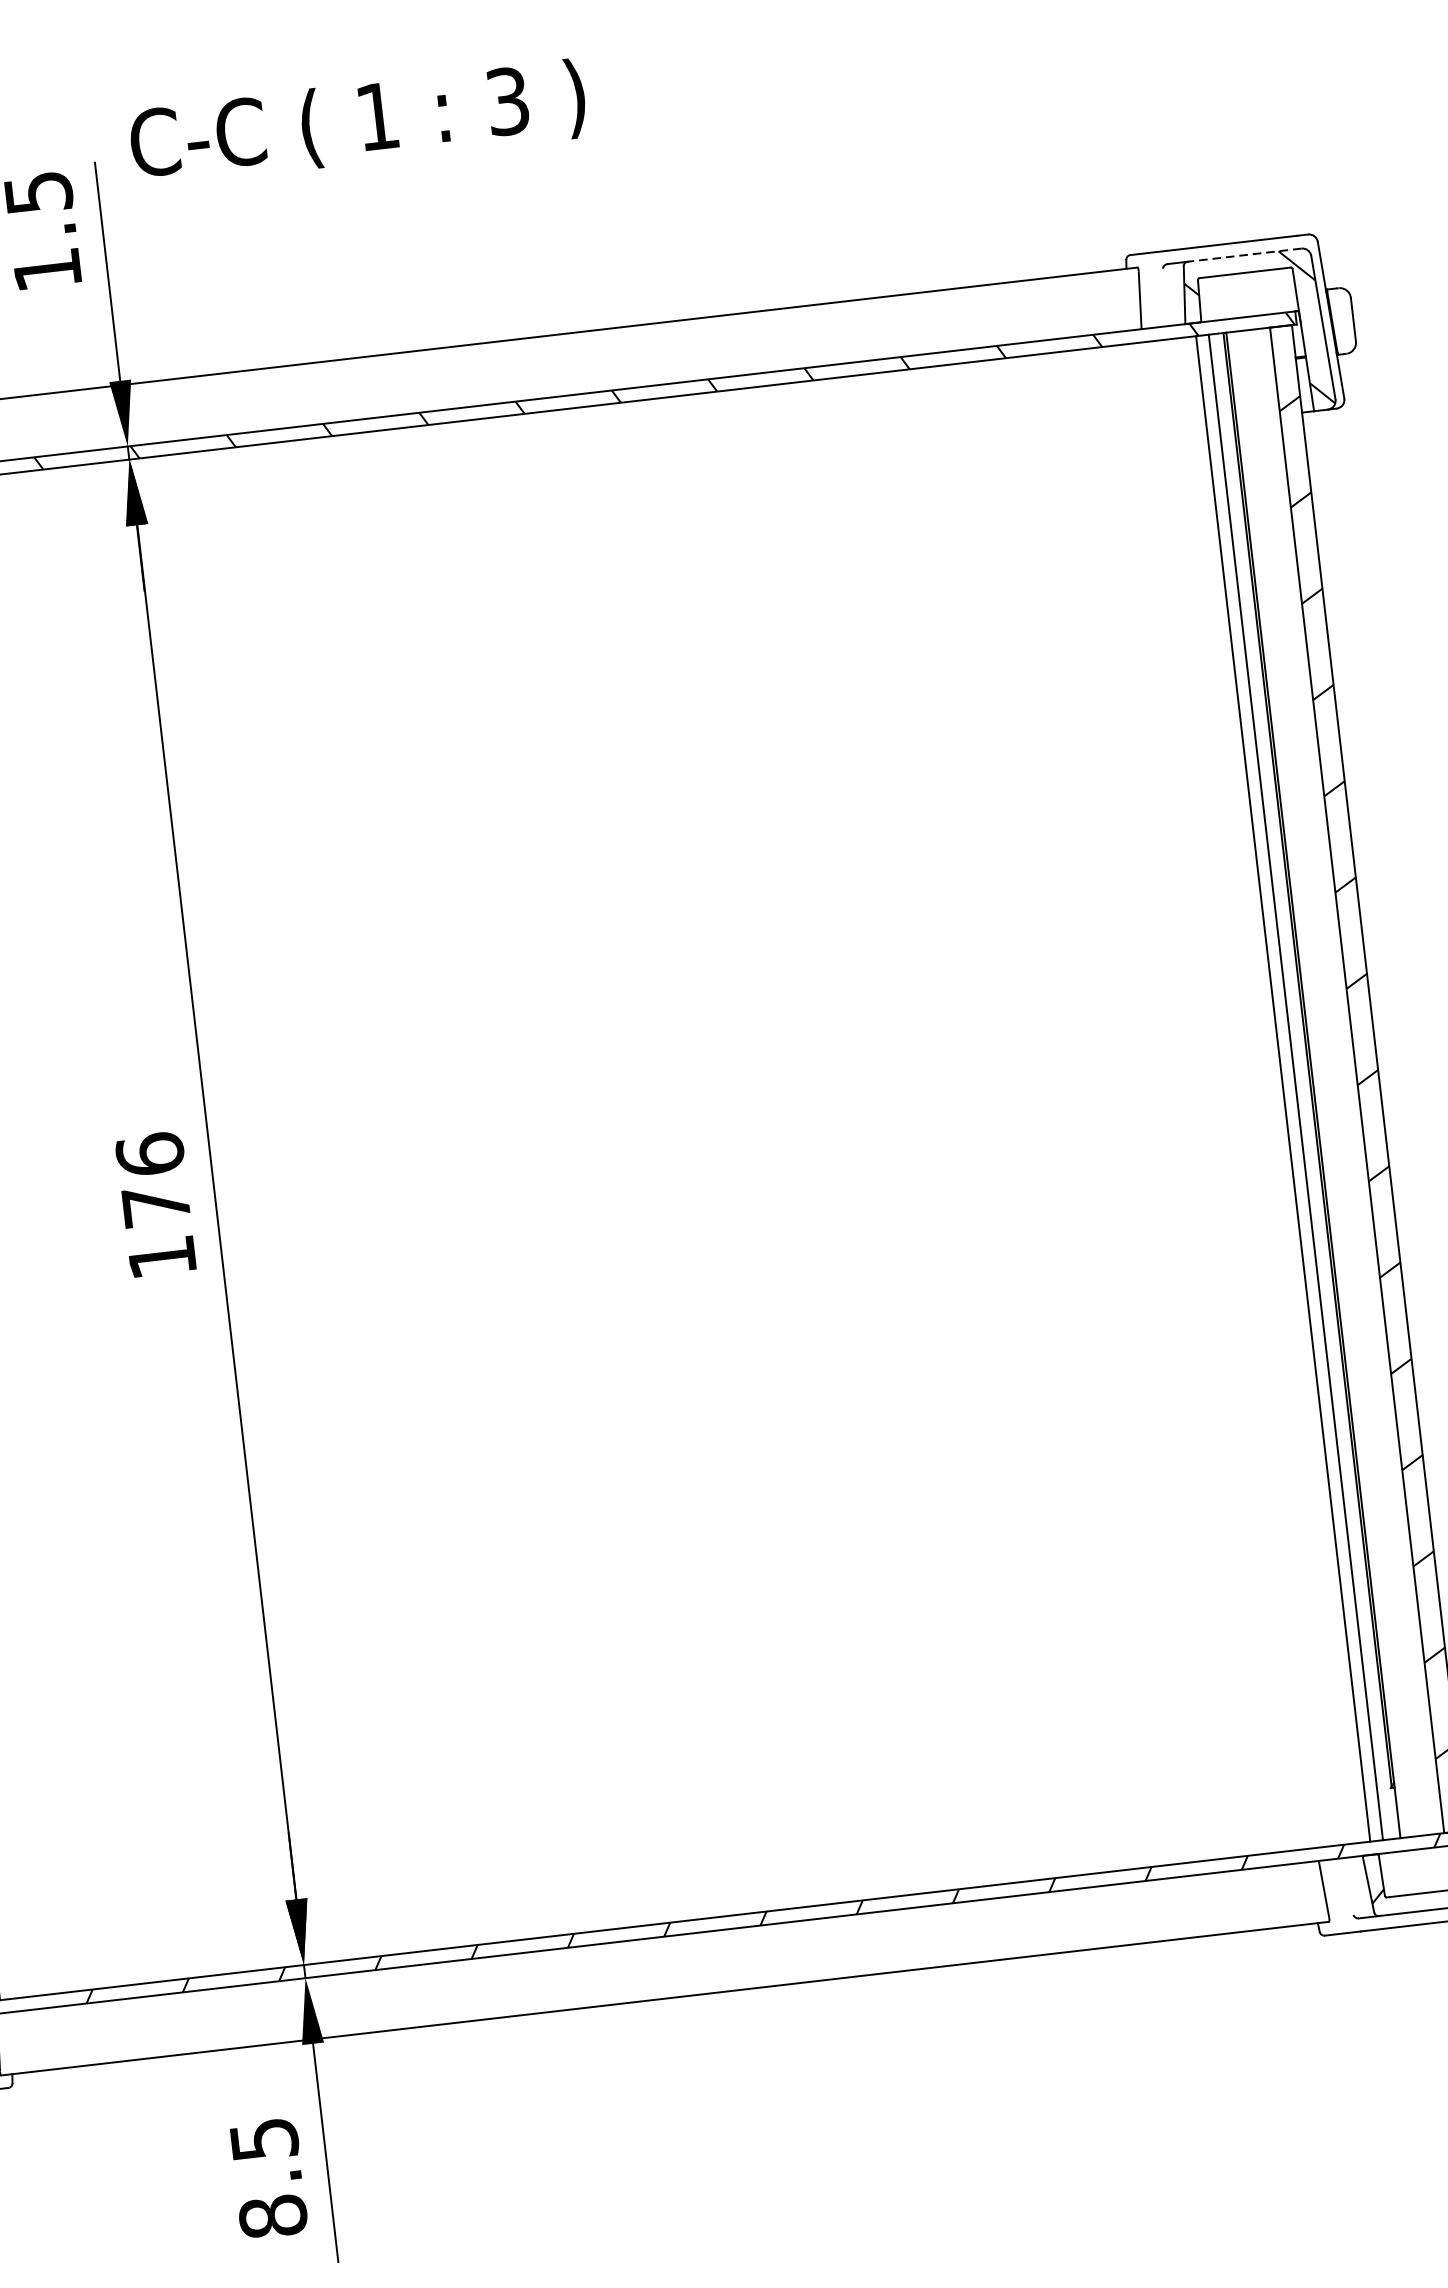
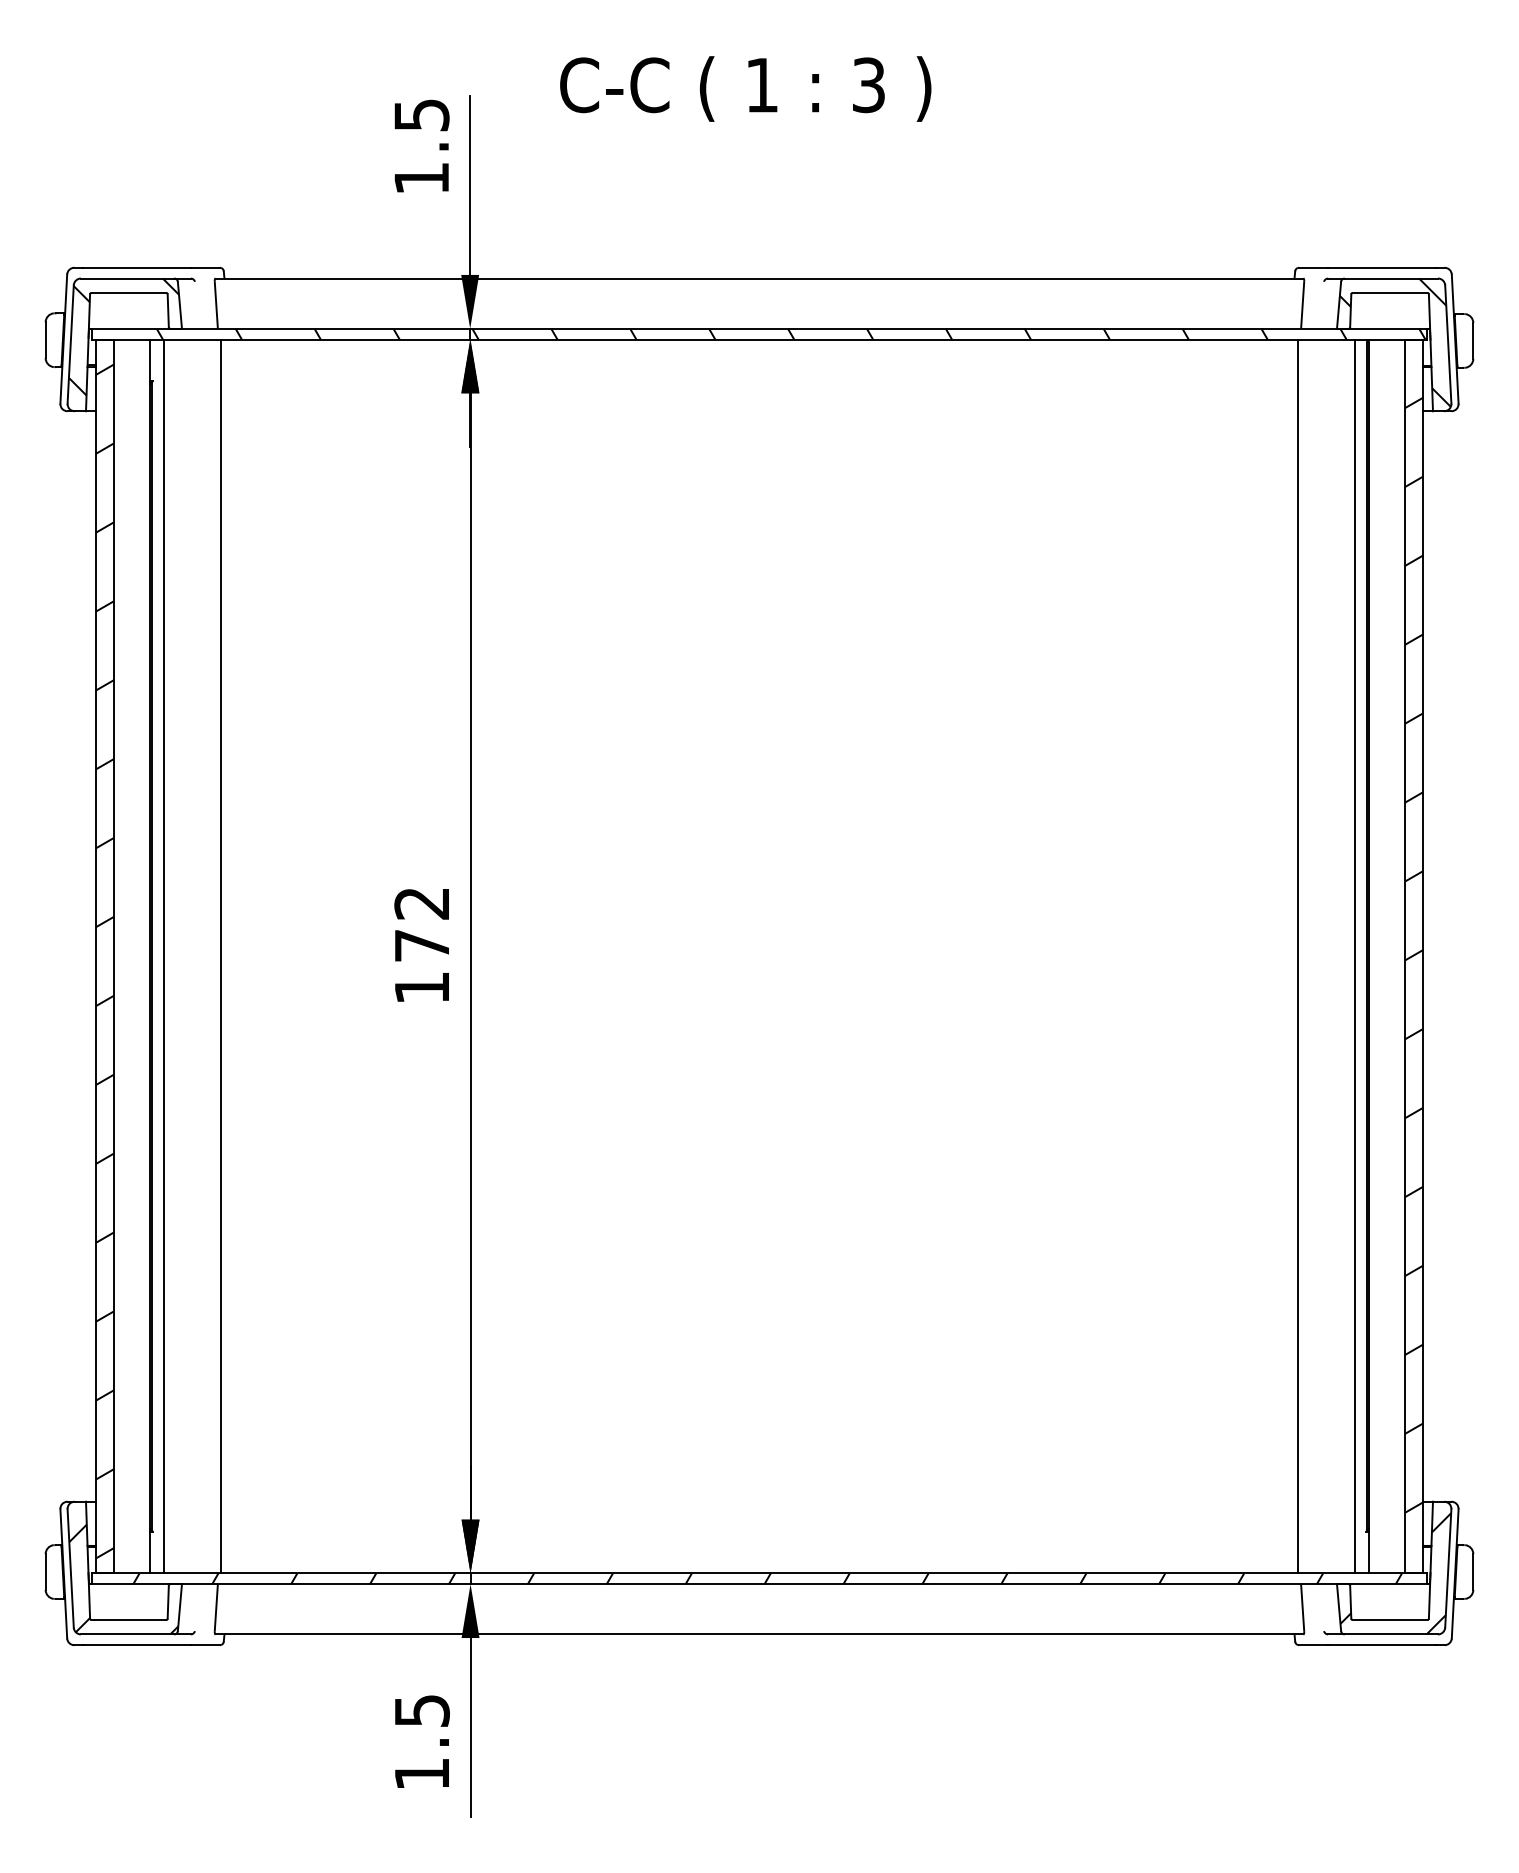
text: (357, 122) -> (745, 88), moved
line: (1244, 255) -> (1391, 278), dashed -> solid
line: (1283, 1088) -> (1297, 956), moved
text: (149, 1153) -> (421, 902), 176 -> 172
text: (272, 2216) -> (421, 1773), 8.5 -> 1.5

